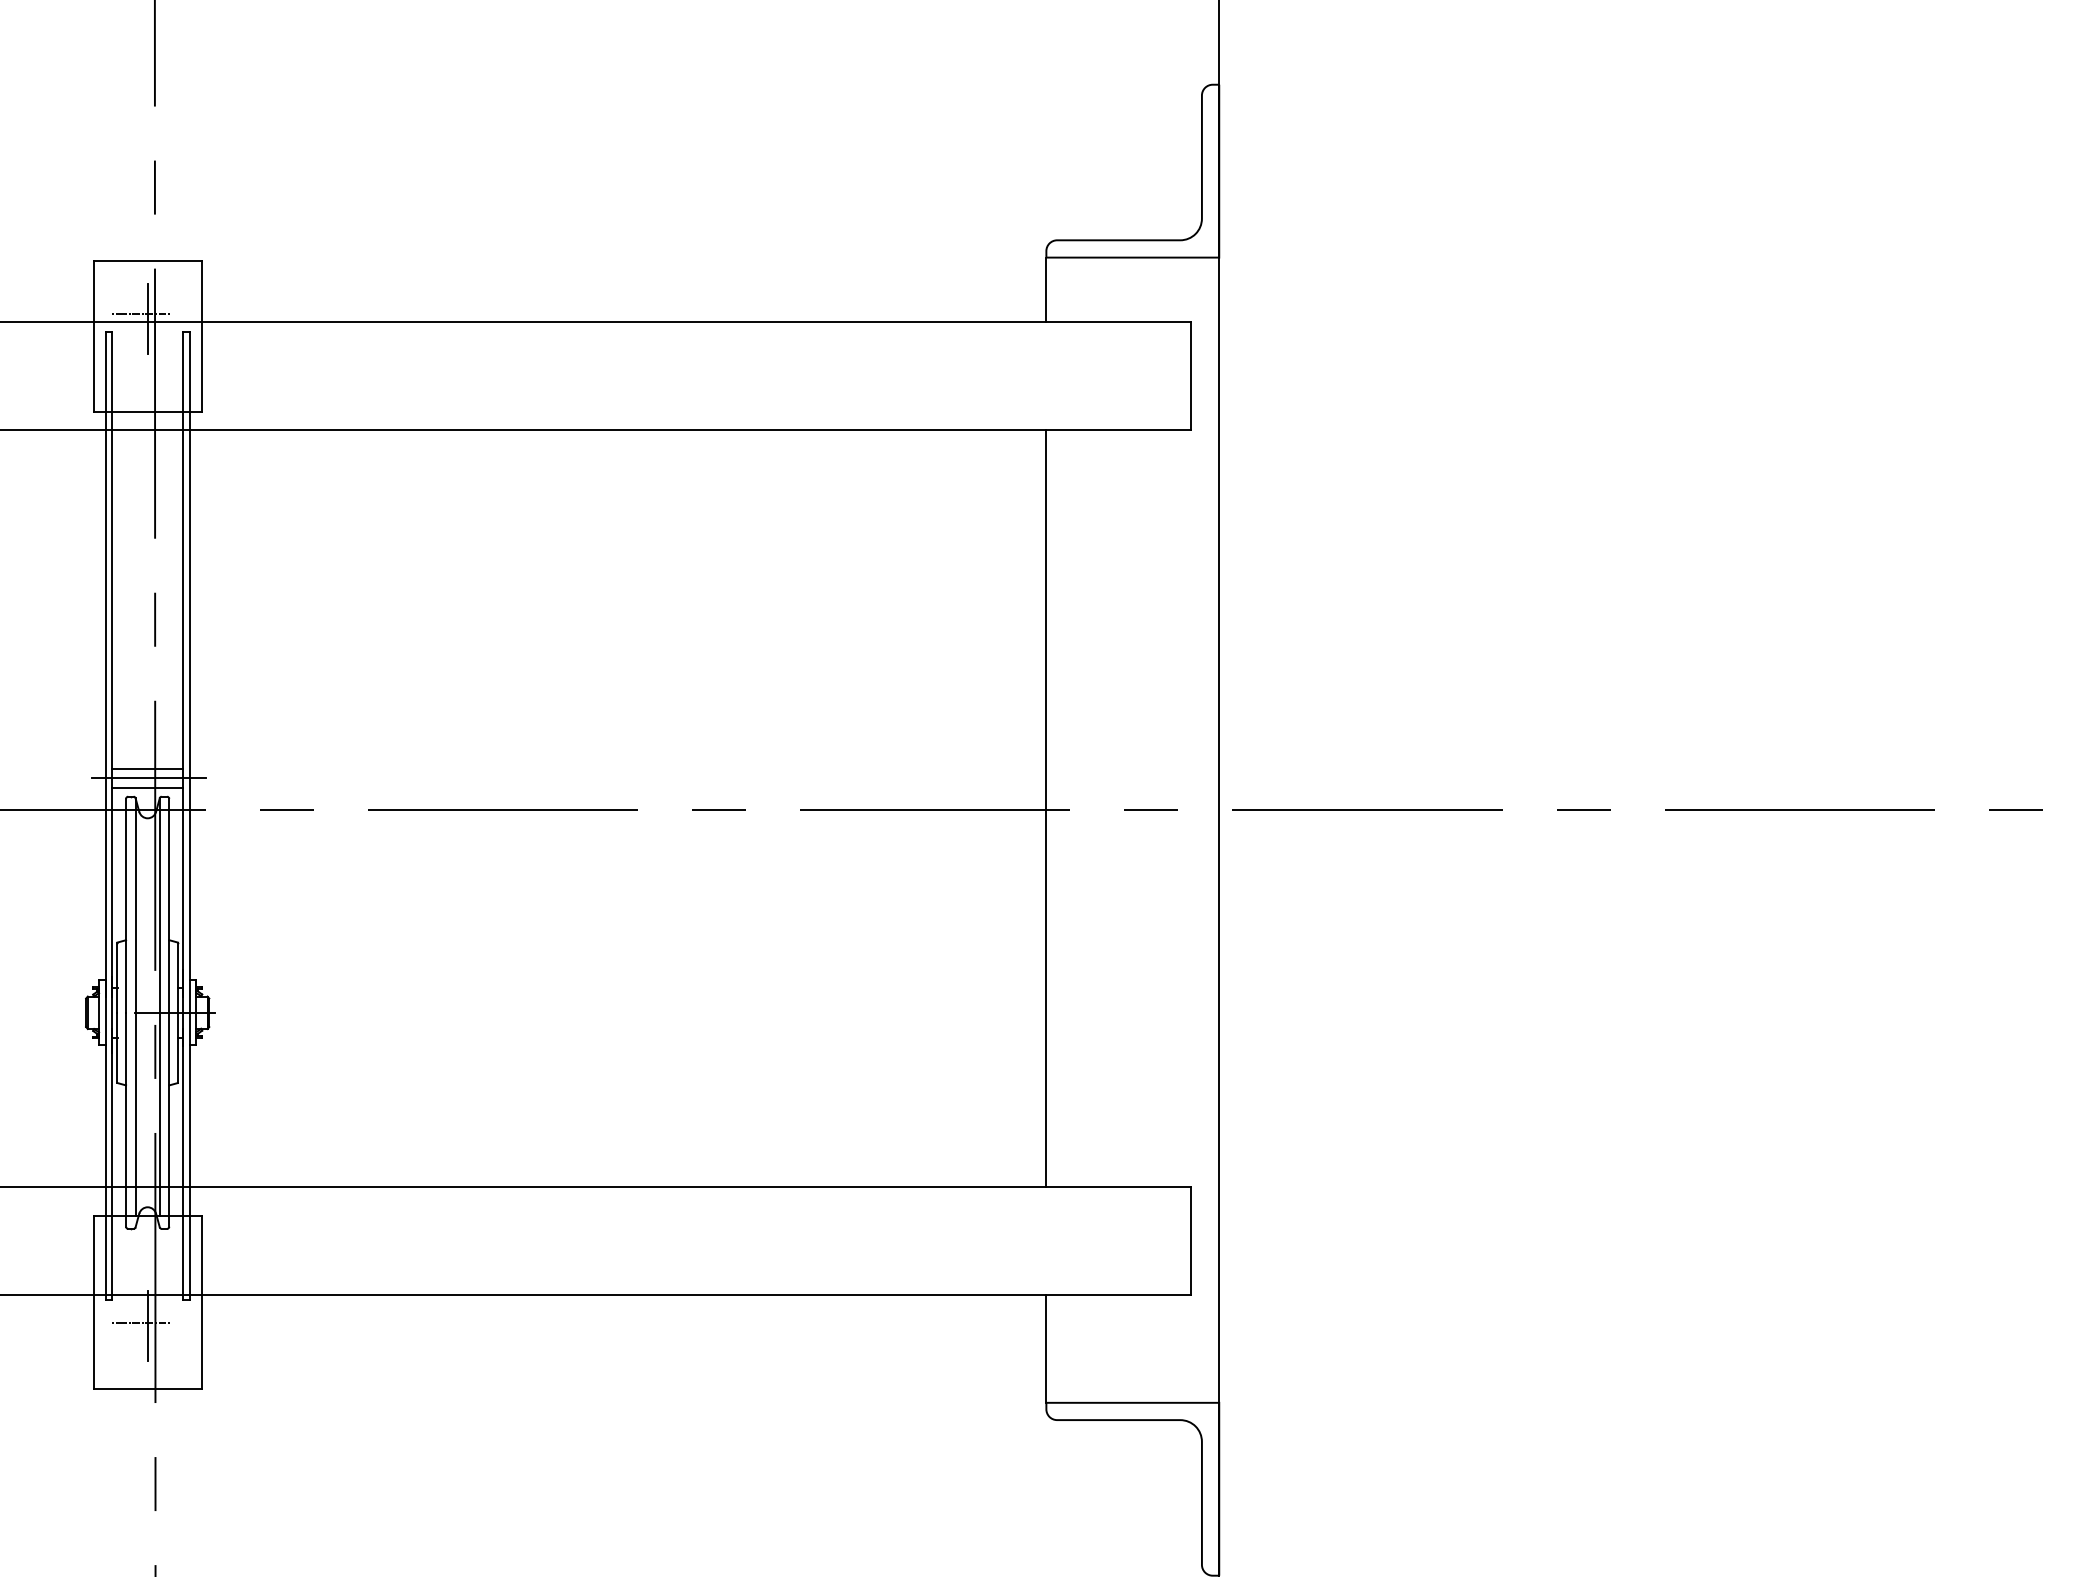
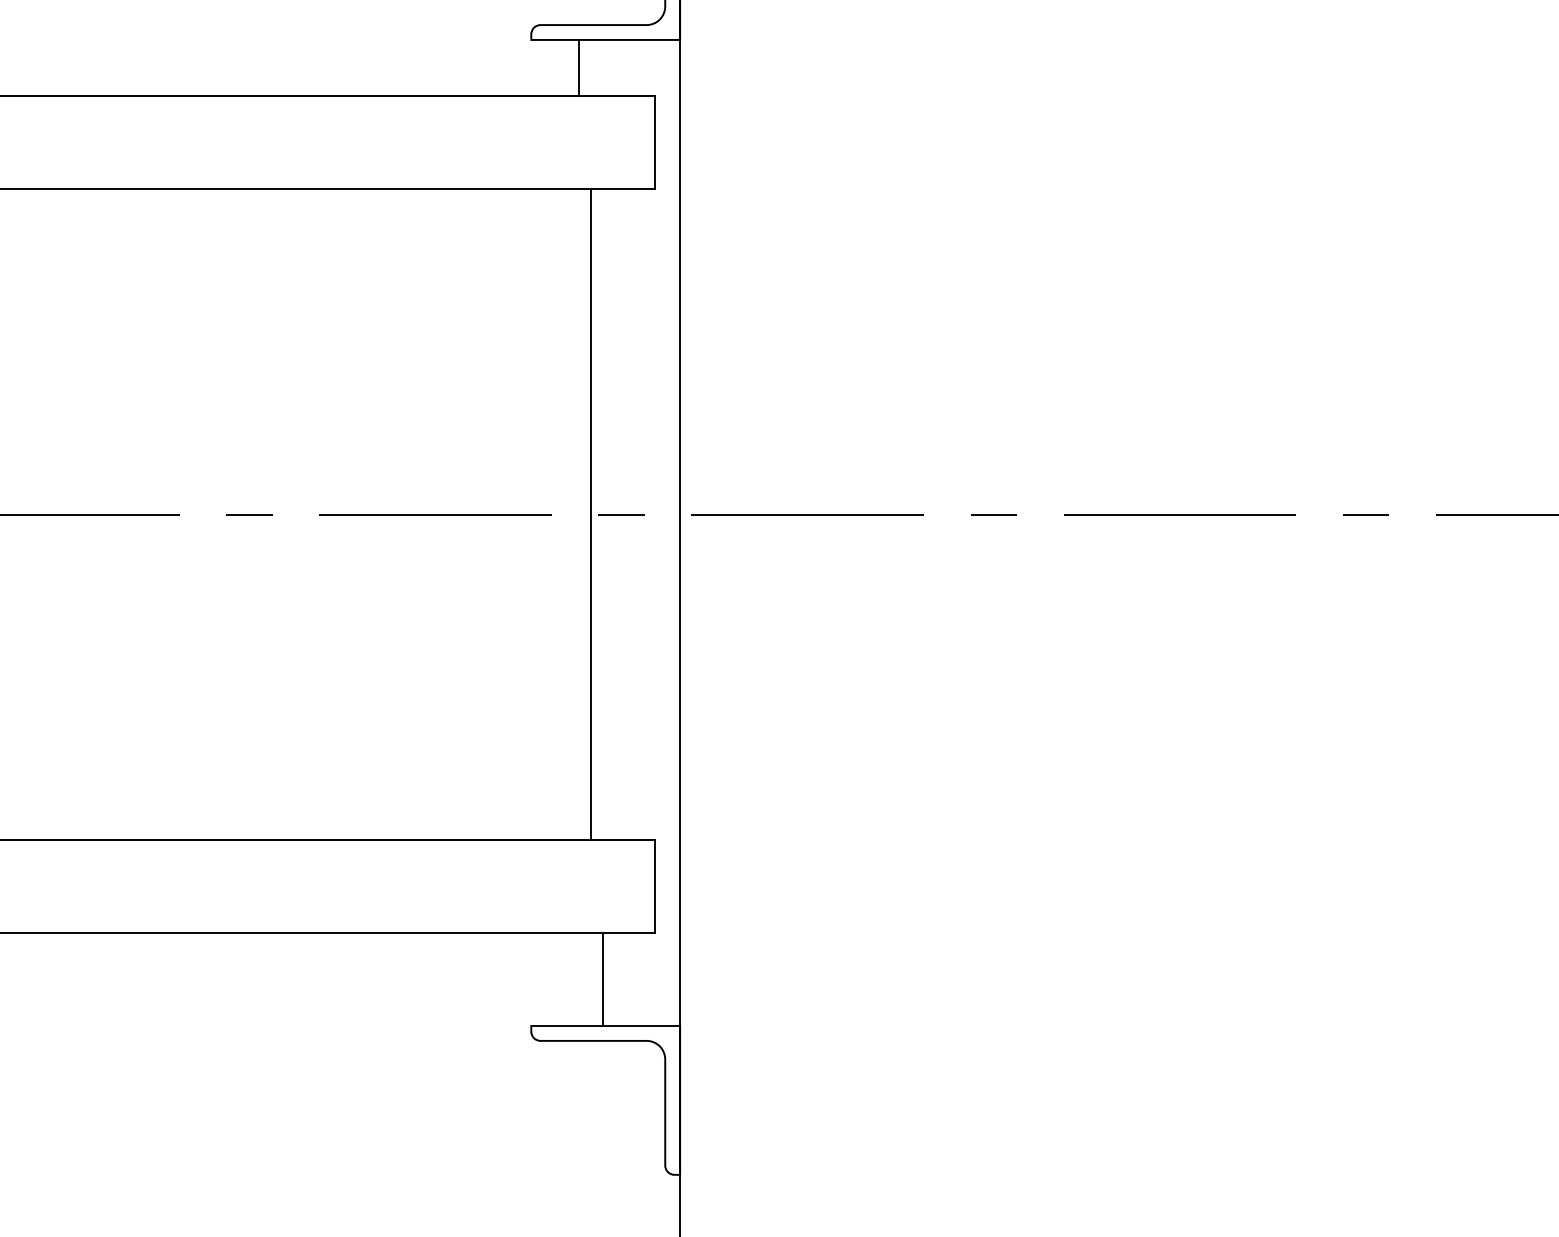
line: (1046, 289) -> (578, 67), moved
line: (1046, 808) -> (590, 514), moved
line: (1046, 1348) -> (602, 979), moved

